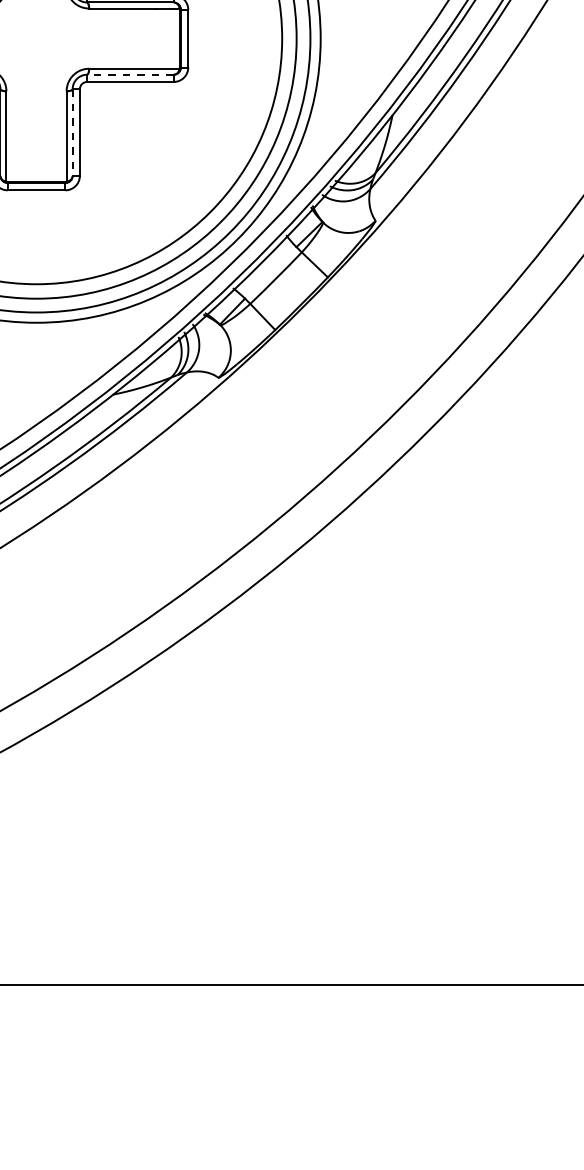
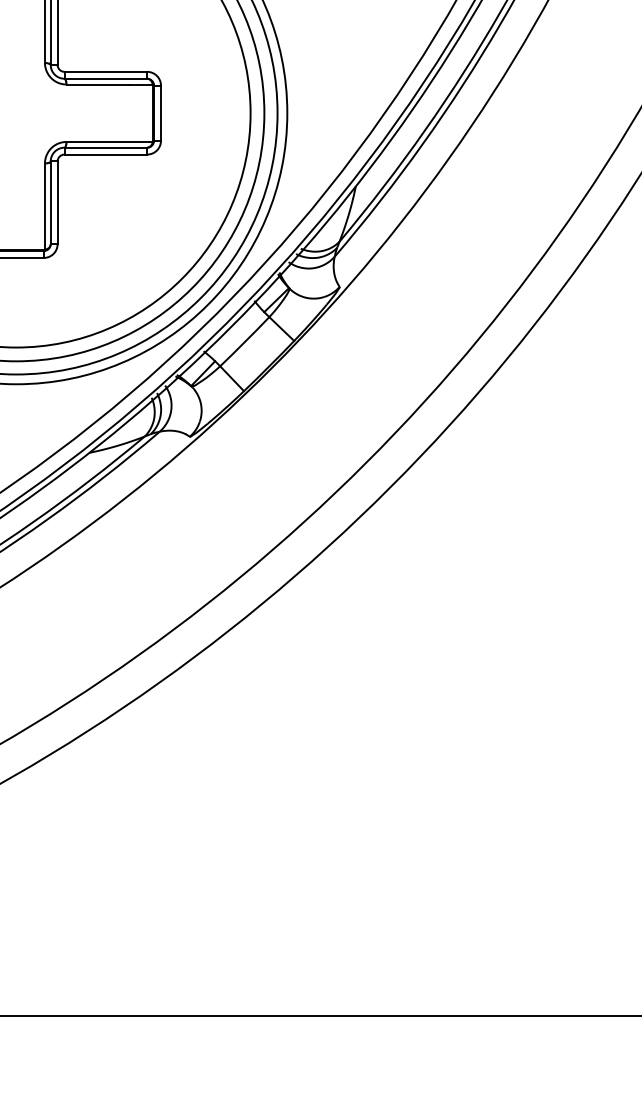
line: (130, 74) -> (105, 147), dashed -> solid
line: (72, 133) -> (50, 203), dashed -> solid

